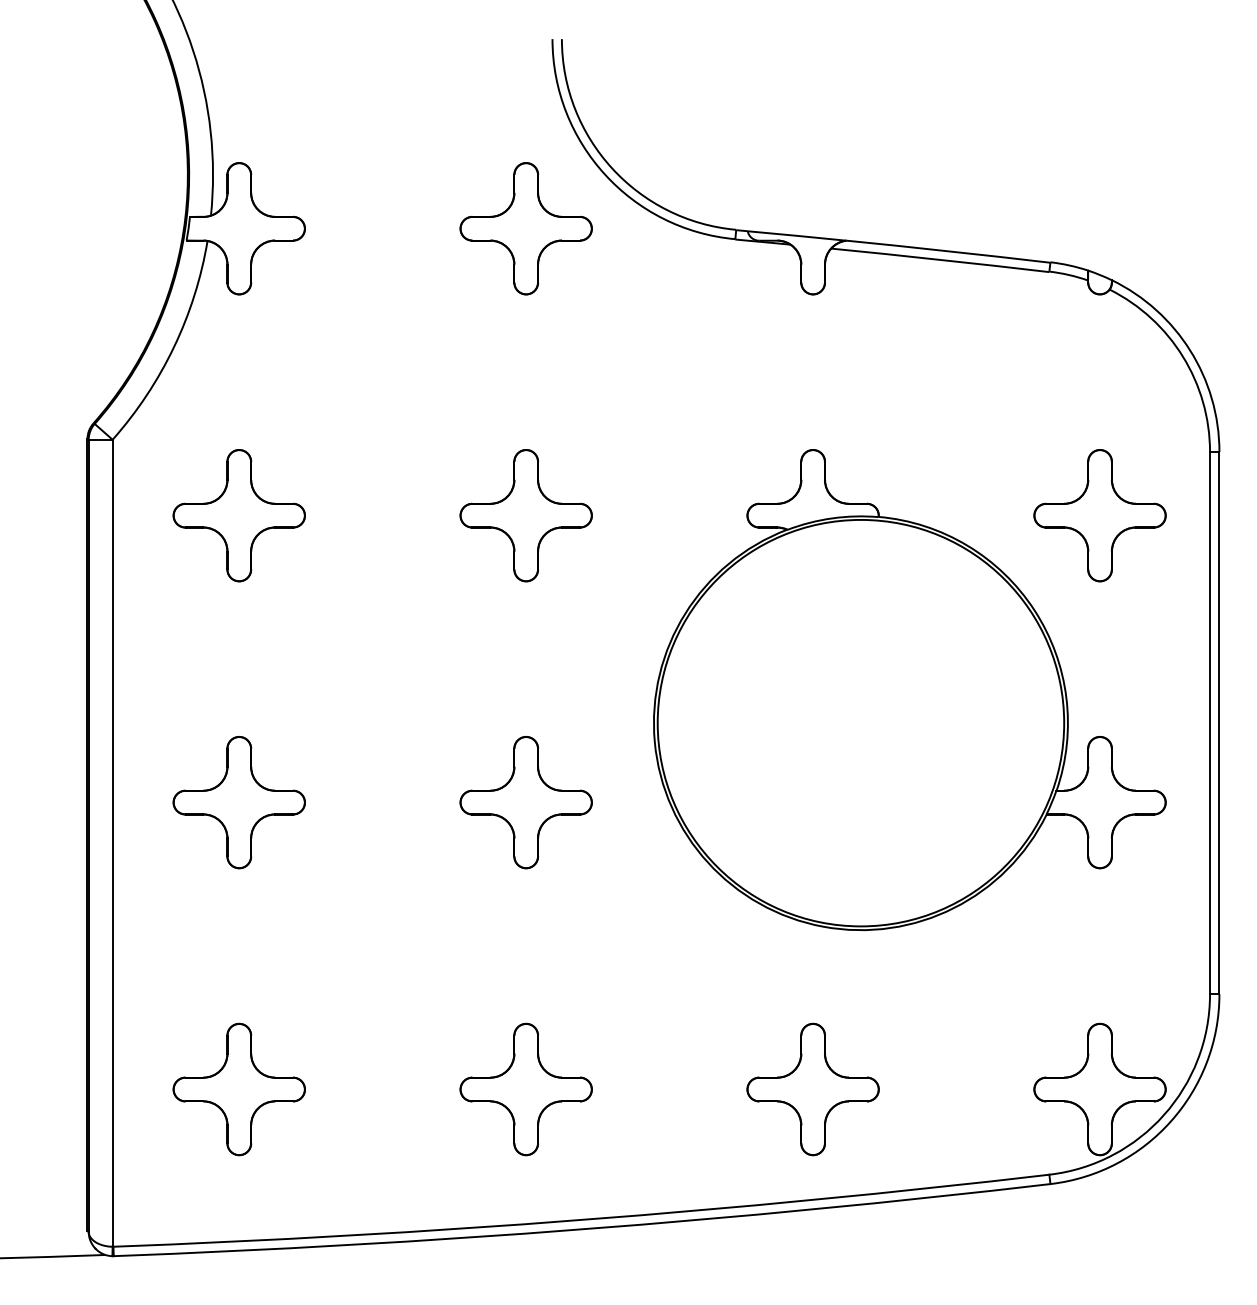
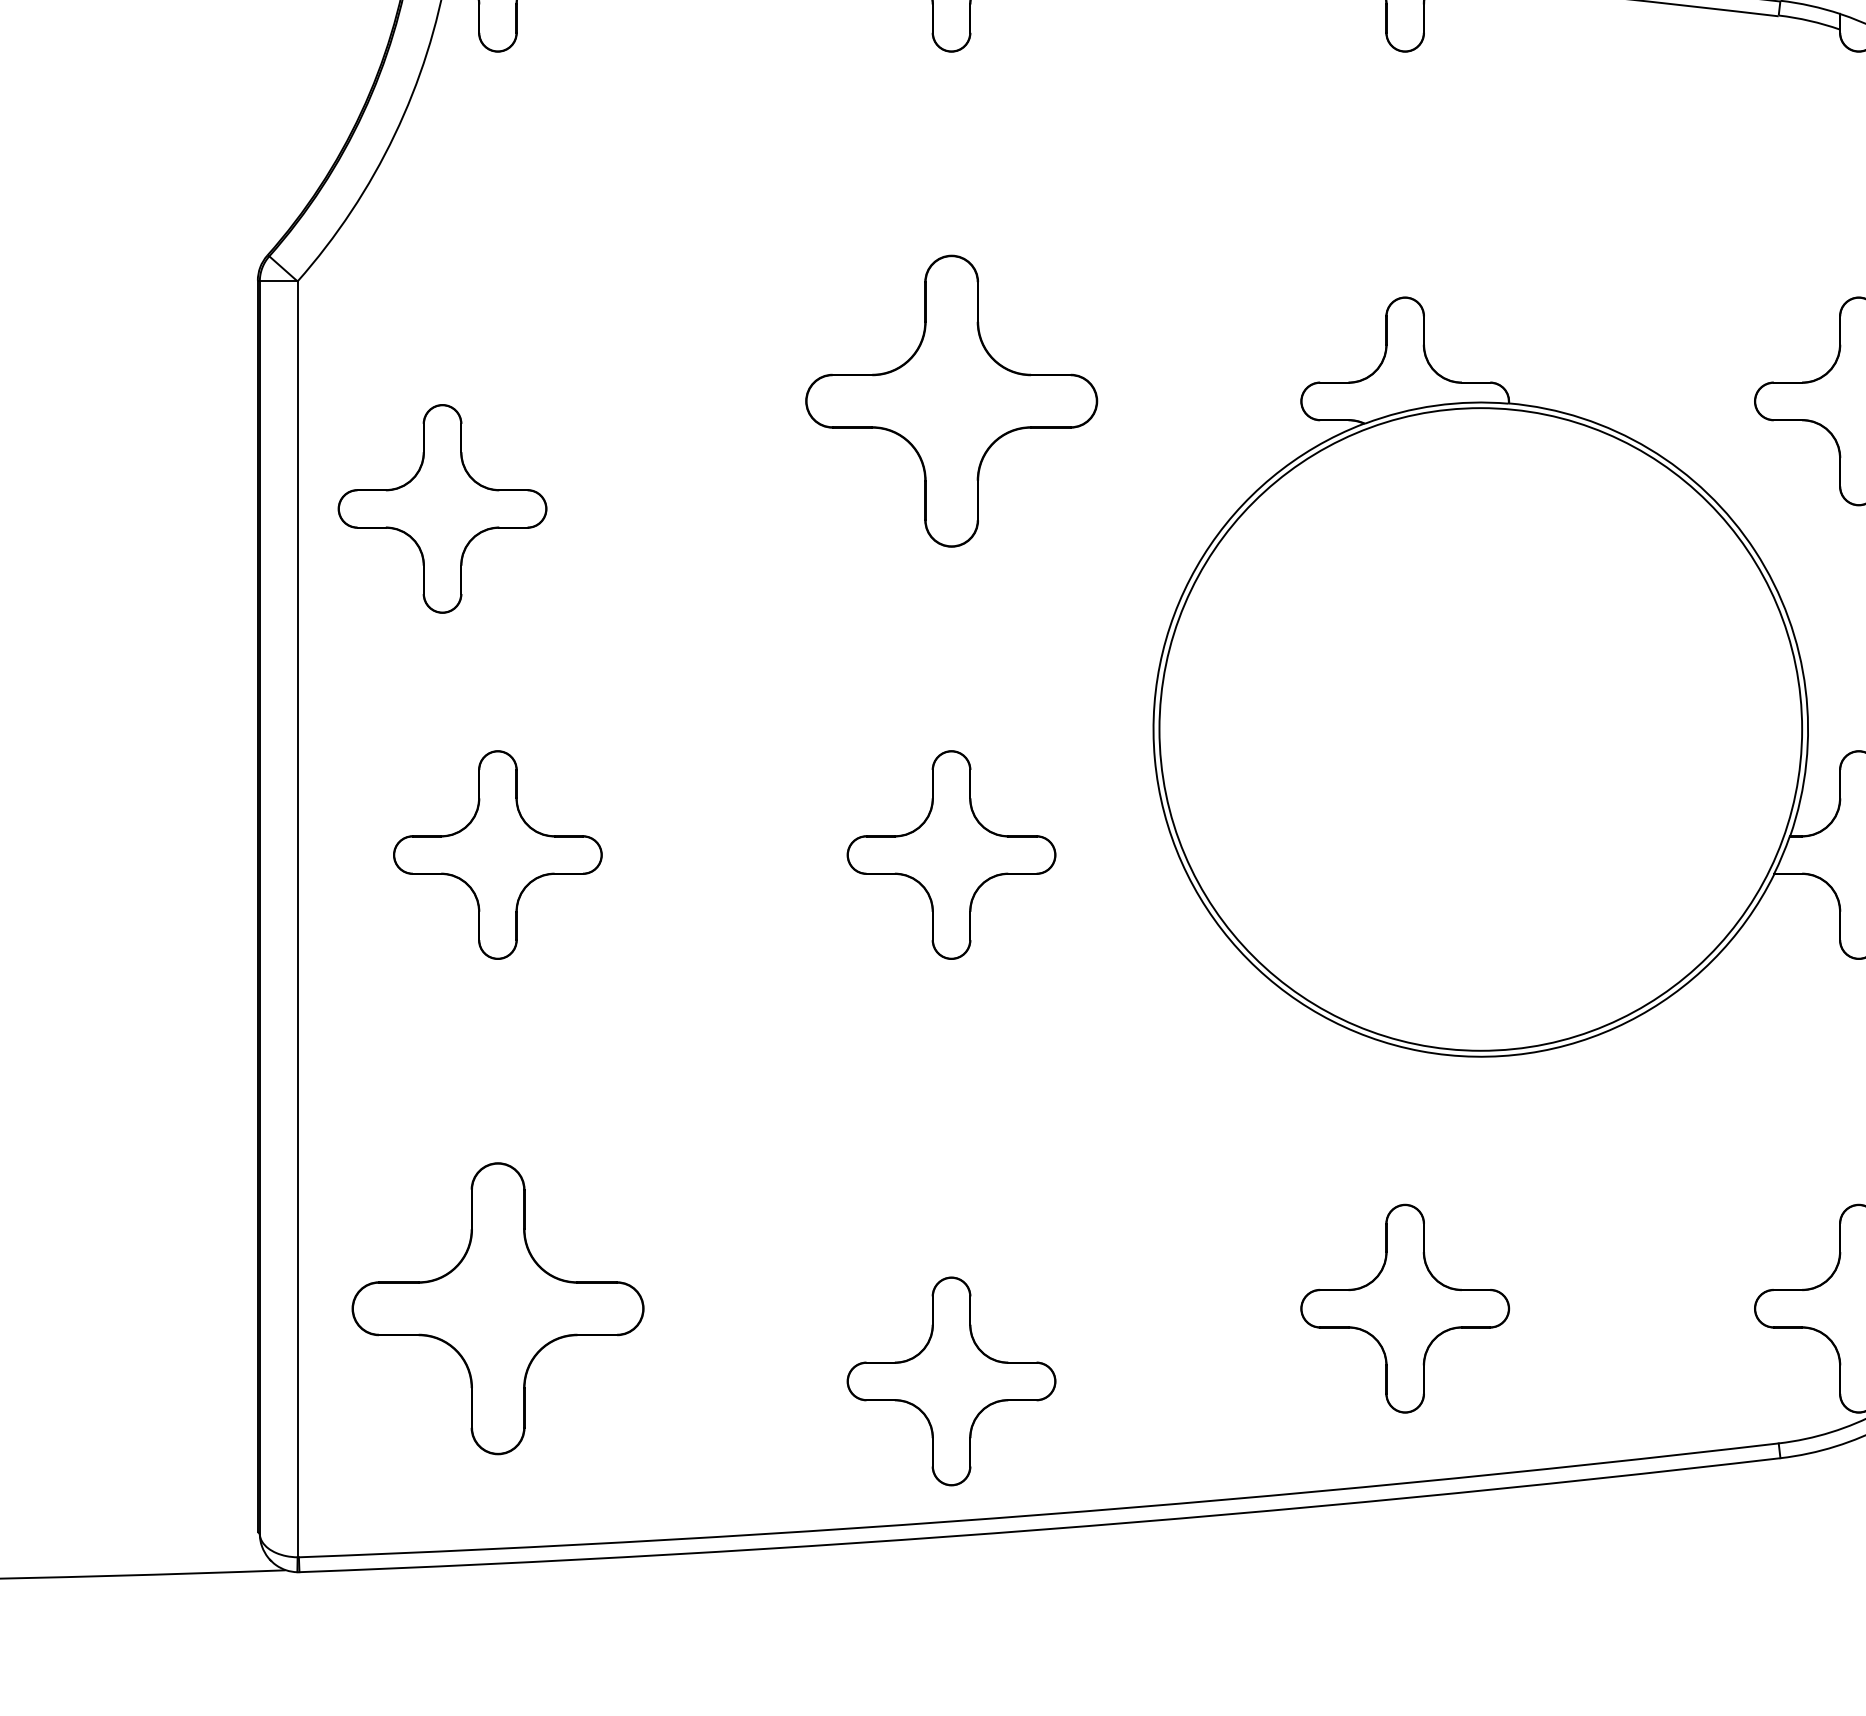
part: (238, 515) -> (441, 508), moved
part: (525, 515) -> (950, 401), size x1.4
part: (238, 1089) -> (496, 1308), size x1.4
part: (525, 1089) -> (950, 1381), moved

